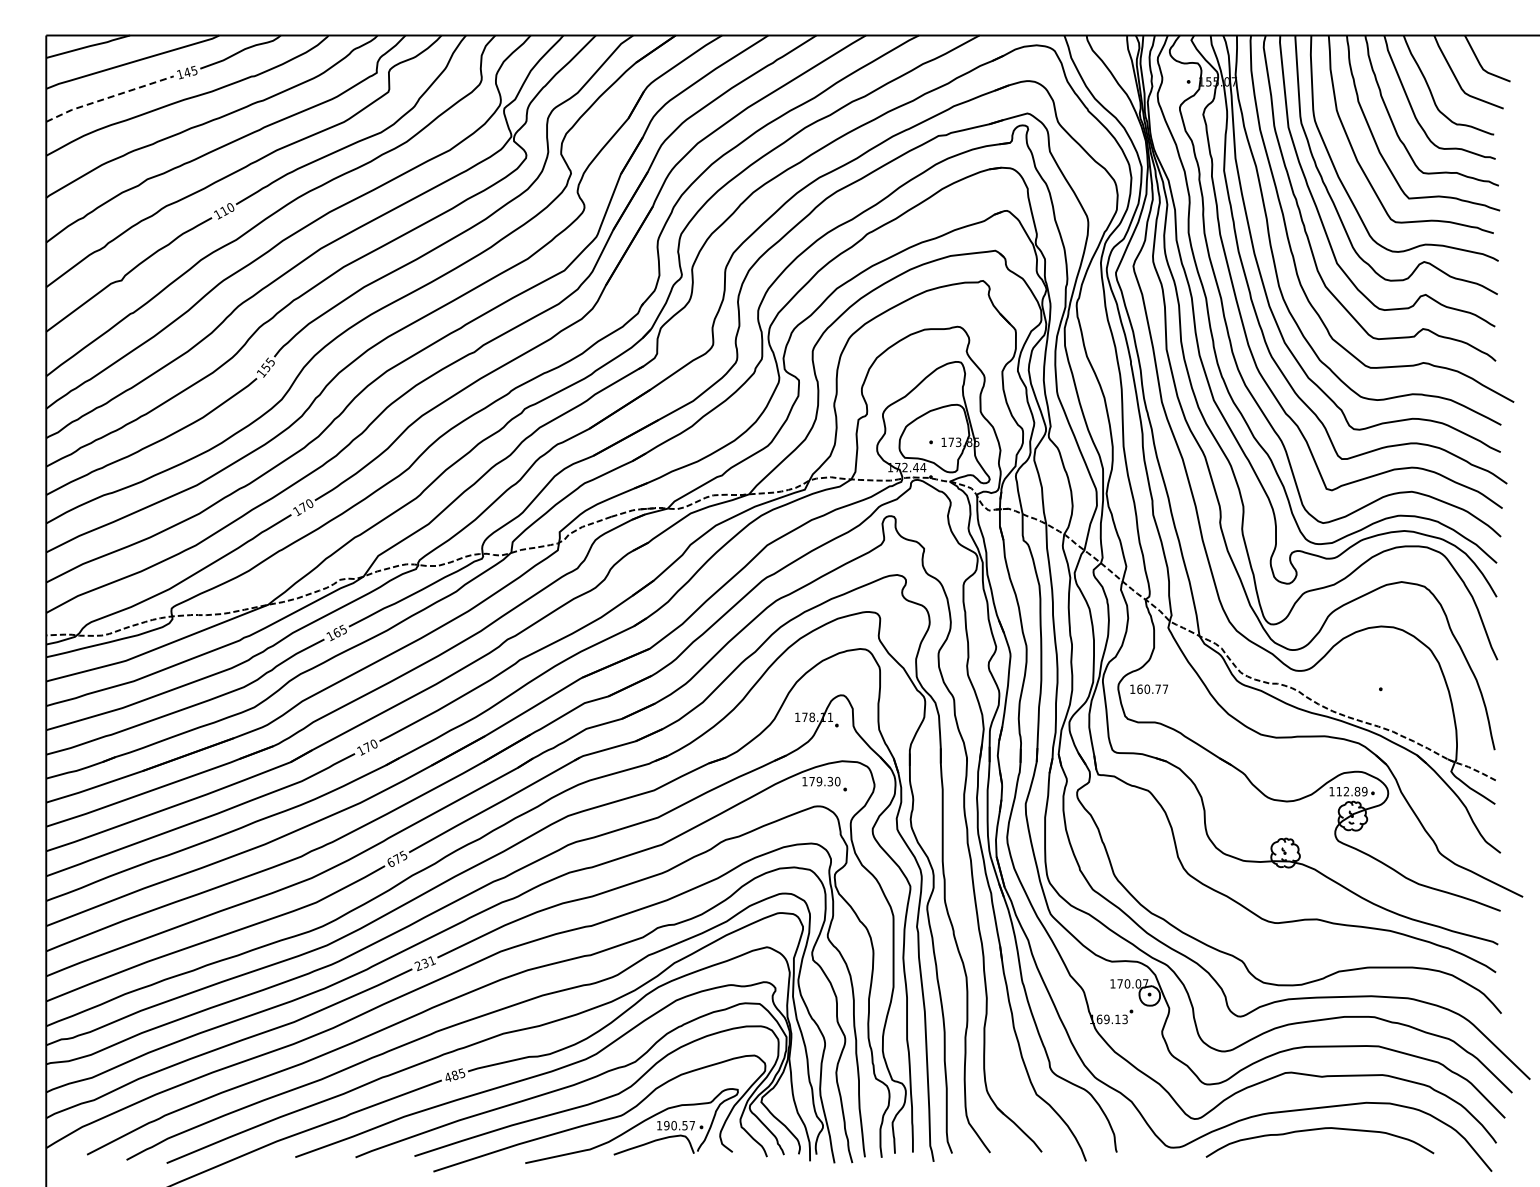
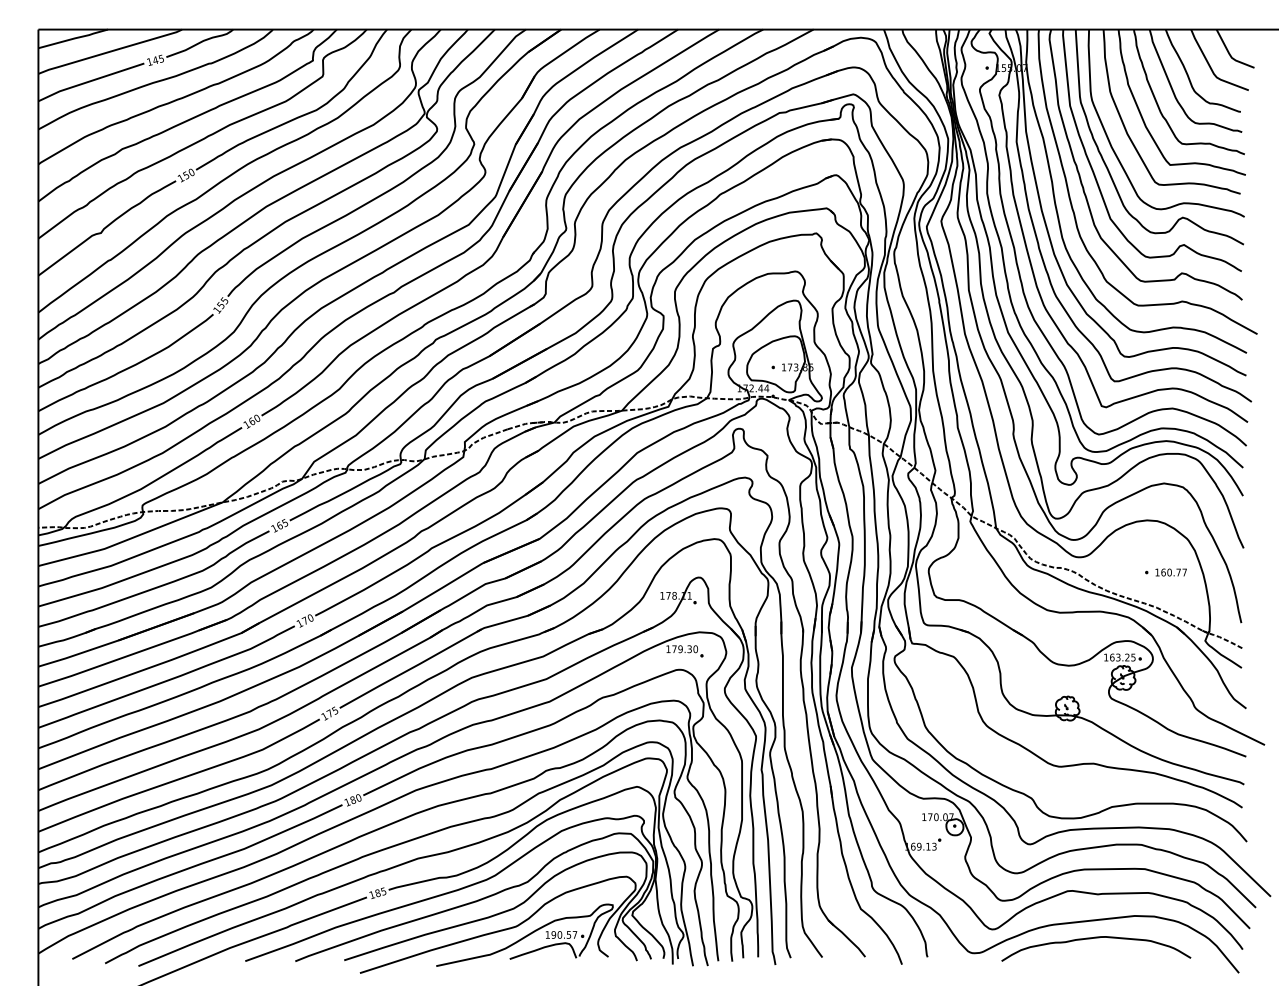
line: (108, 97) -> (90, 81), dashed -> solid
text: (224, 211) -> (186, 175), 110 -> 150
text: (303, 506) -> (252, 420), 170 -> 160
text: (1148, 688) -> (1170, 571), moved
text: (1351, 791) -> (1122, 657), 112.89 -> 163.25
text: (391, 862) -> (325, 716), 675 -> 175
text: (424, 963) -> (352, 800), 231 -> 180
text: (447, 1077) -> (371, 894), 485 -> 185

